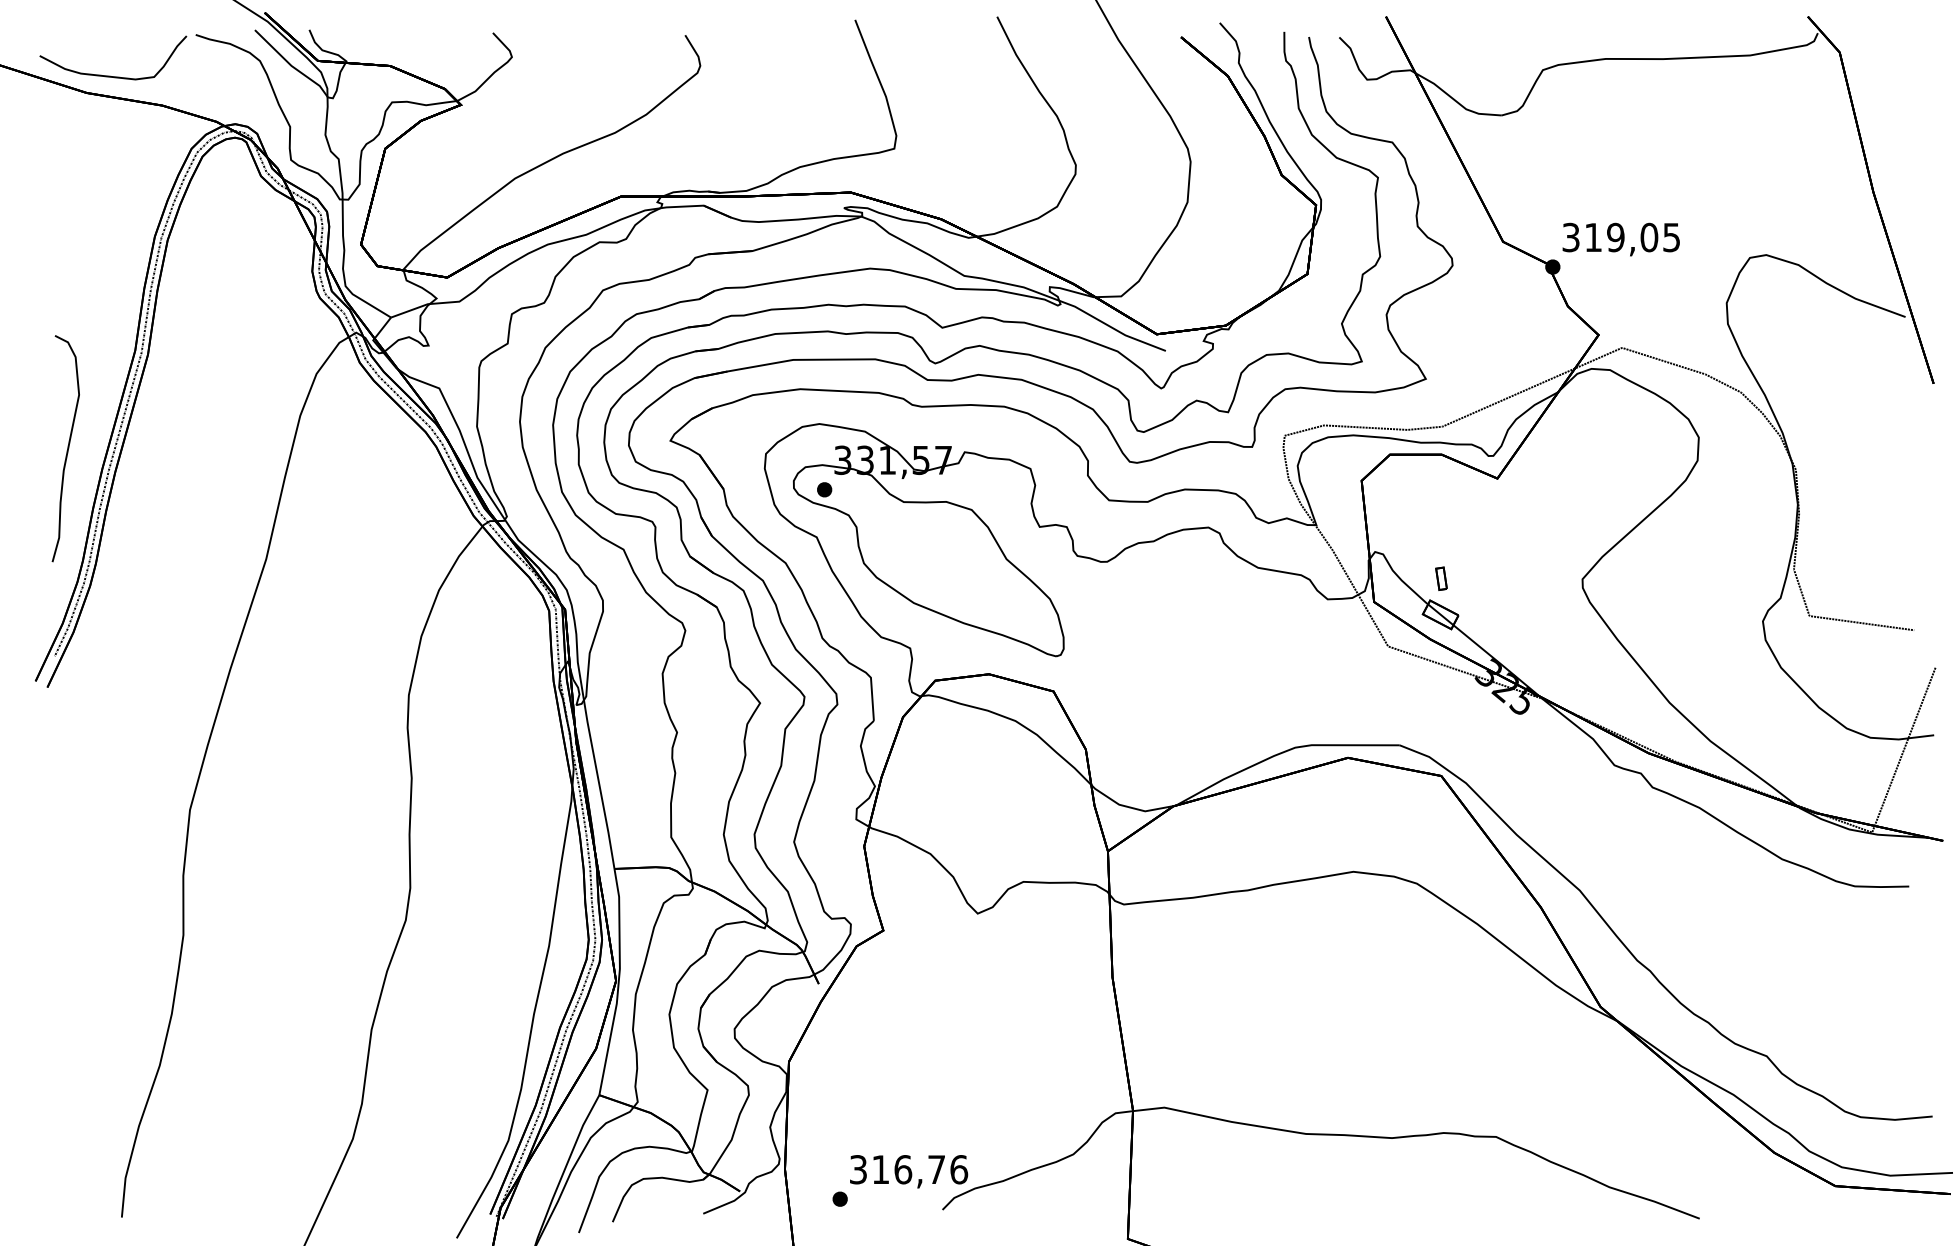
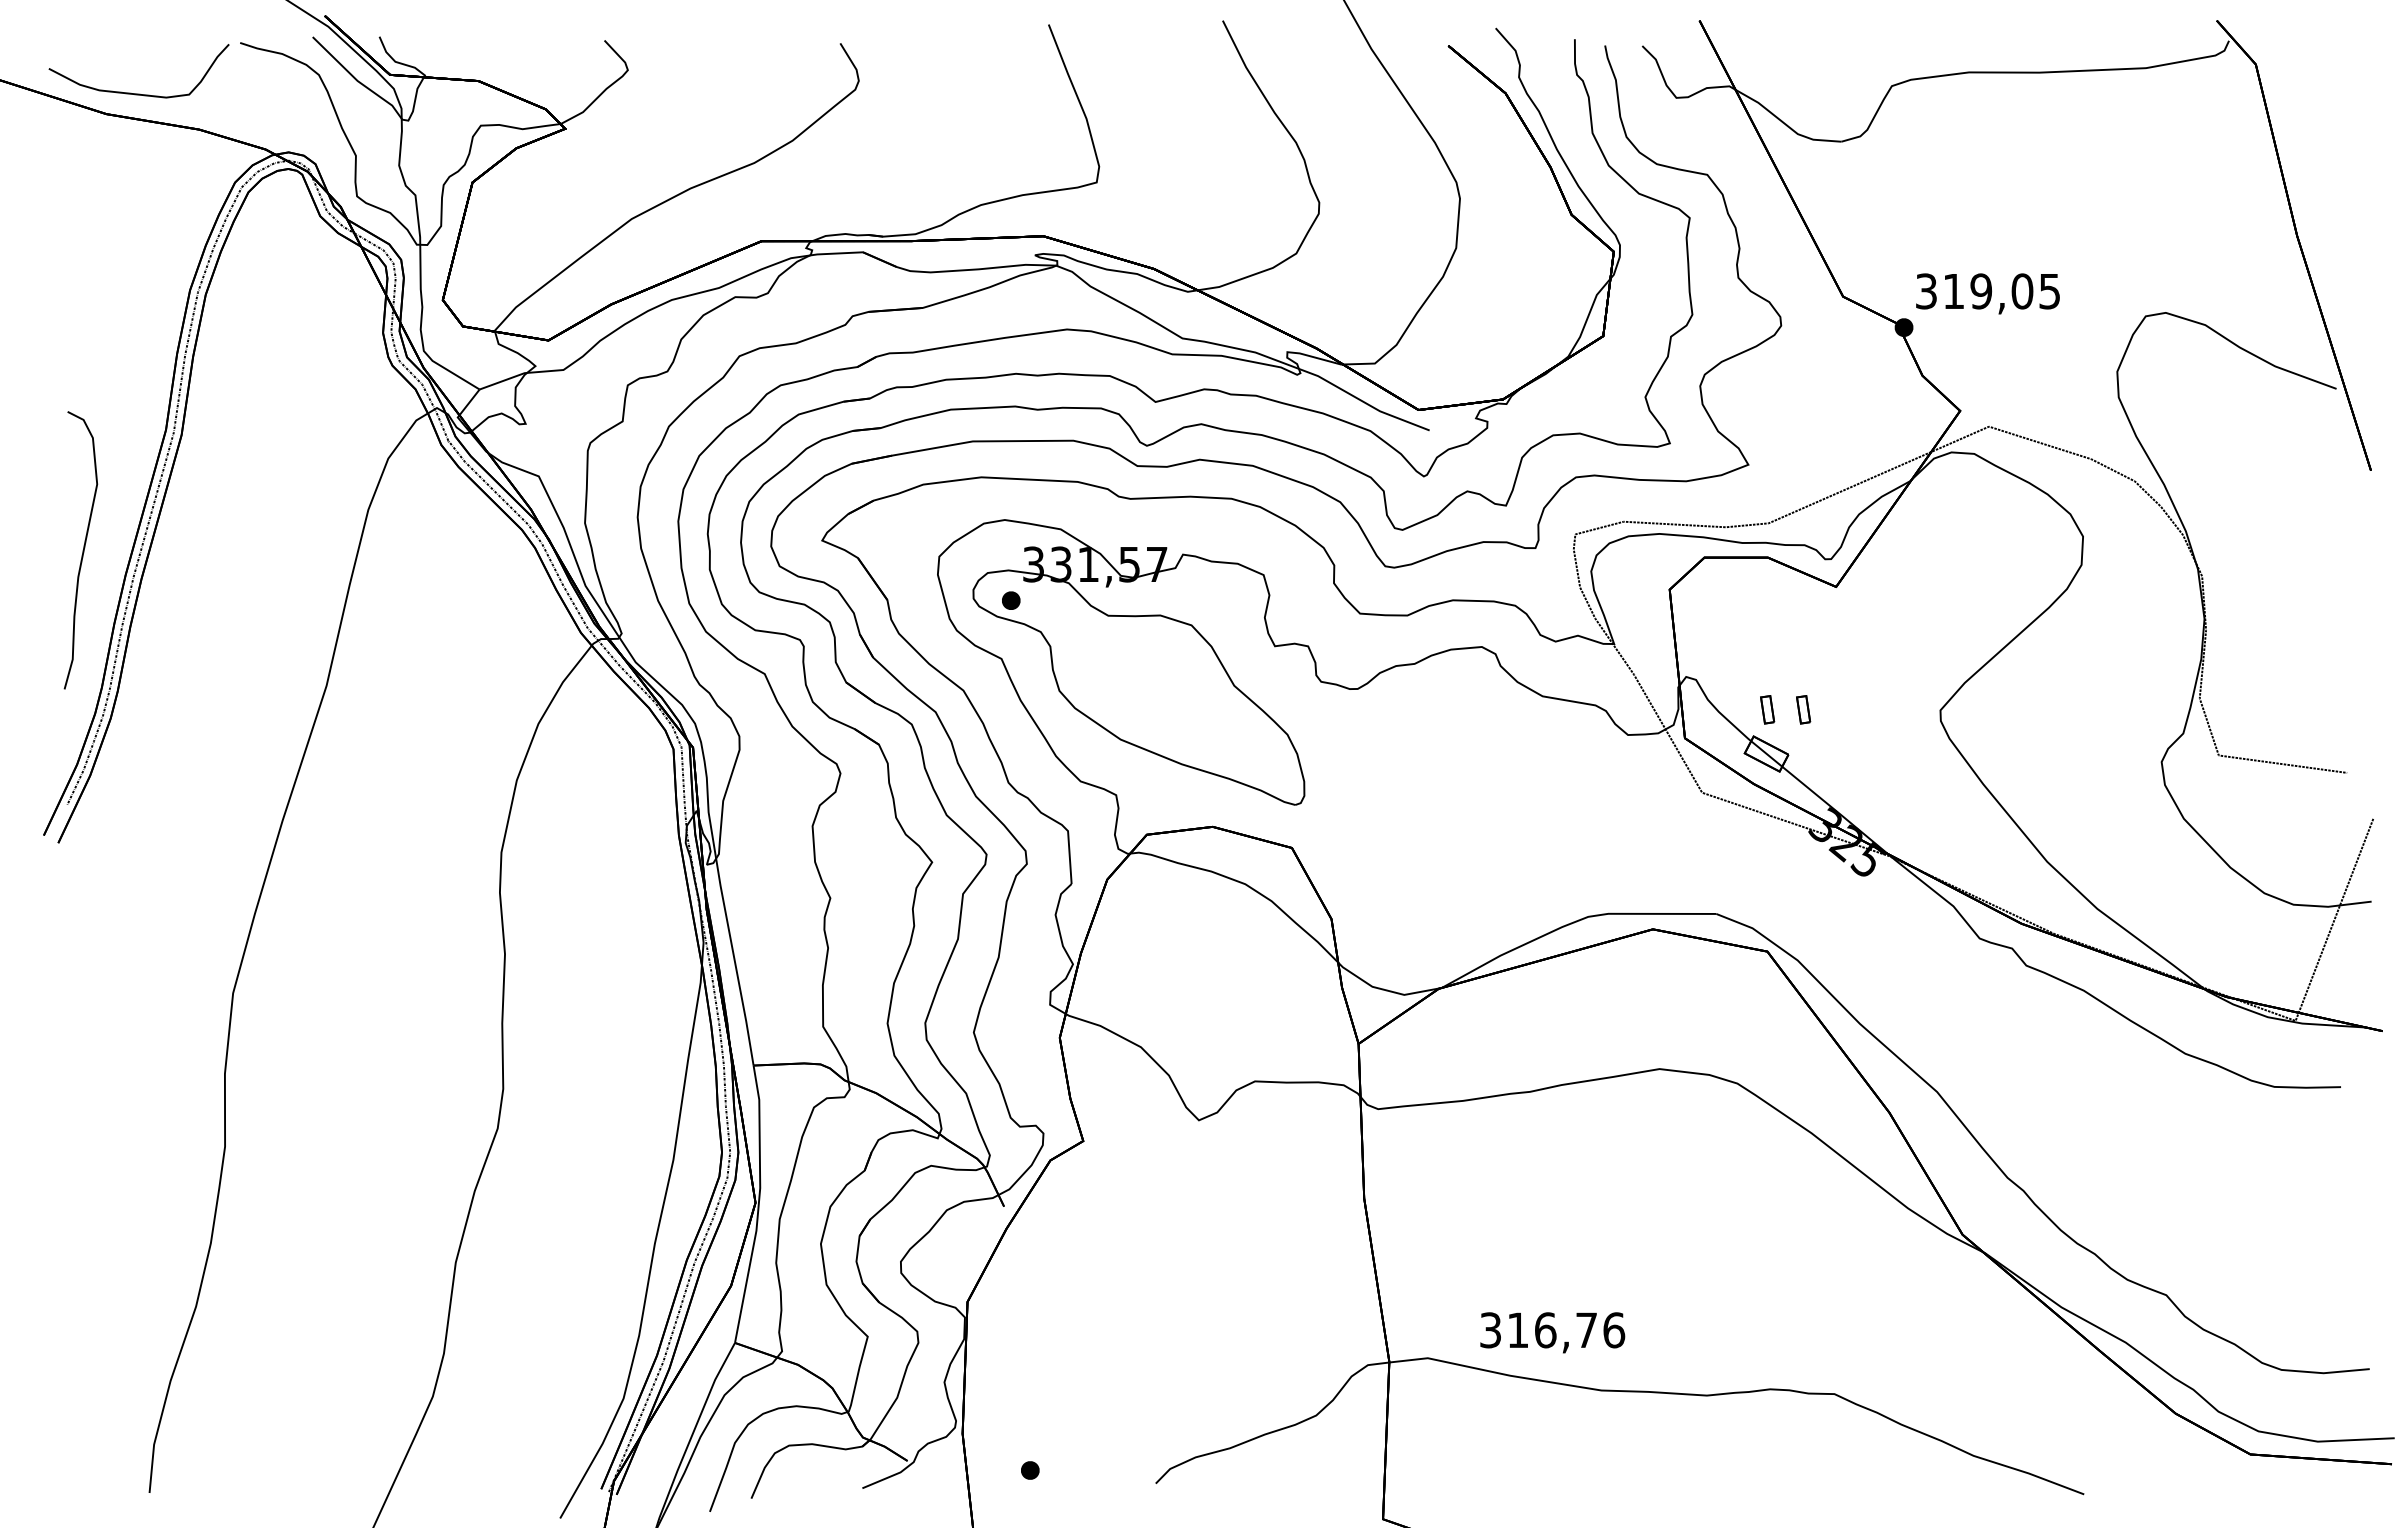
part: (1470, 578) -> (1803, 709), added
text: (908, 1171) -> (1552, 1332), moved

